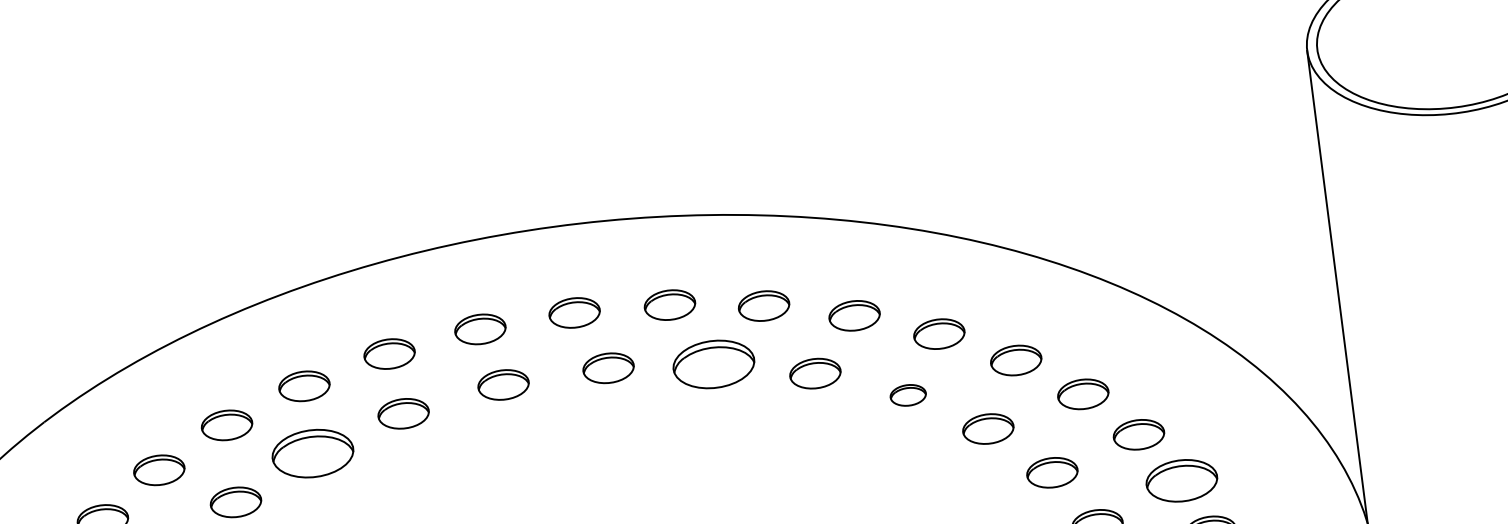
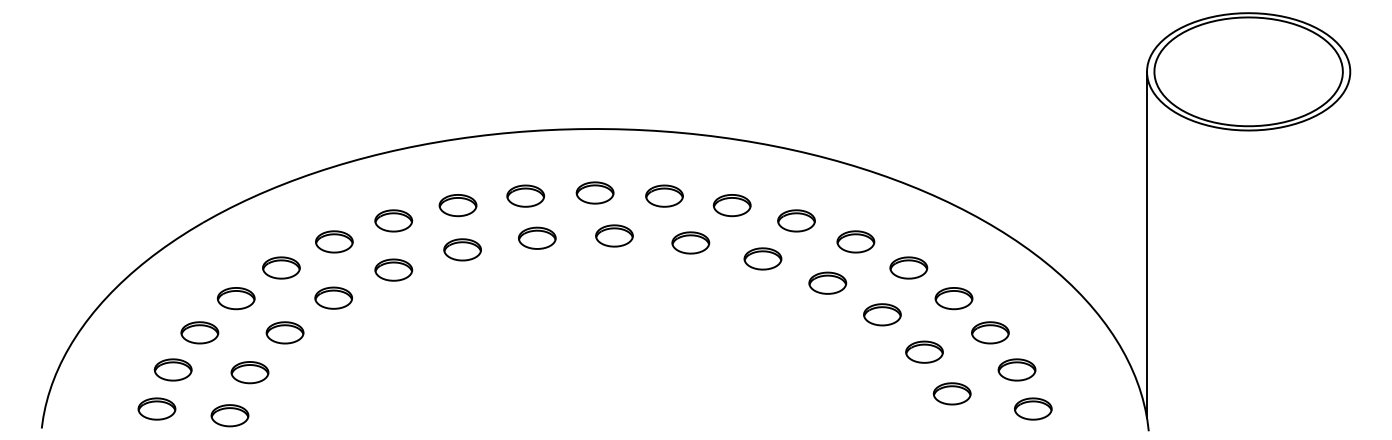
part: (713, 363) -> (690, 242), size x0.62
part: (907, 394) -> (827, 282), size x1.43
part: (312, 452) -> (393, 269), size x0.62
part: (1181, 480) -> (1016, 369), size x0.71

